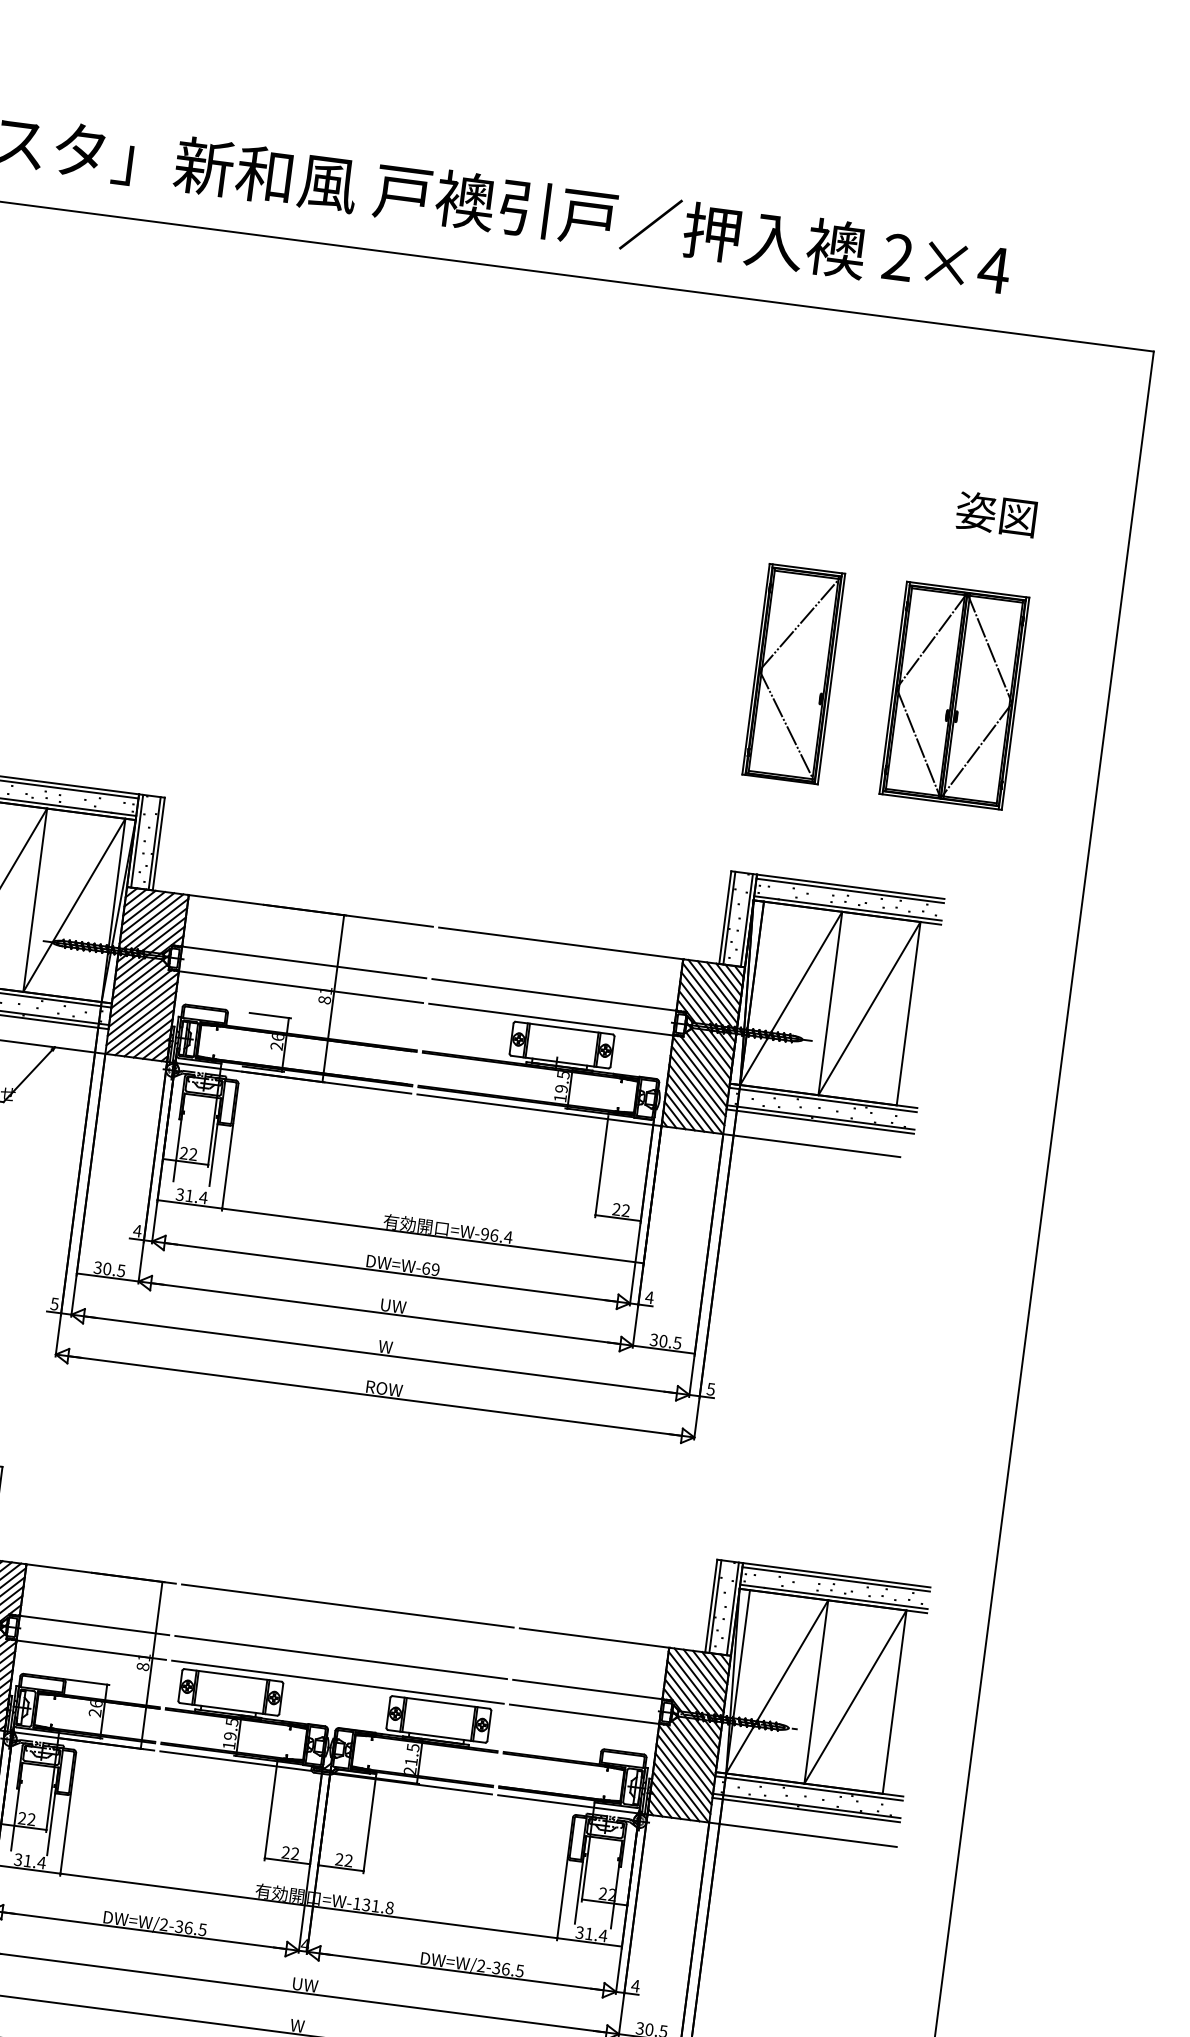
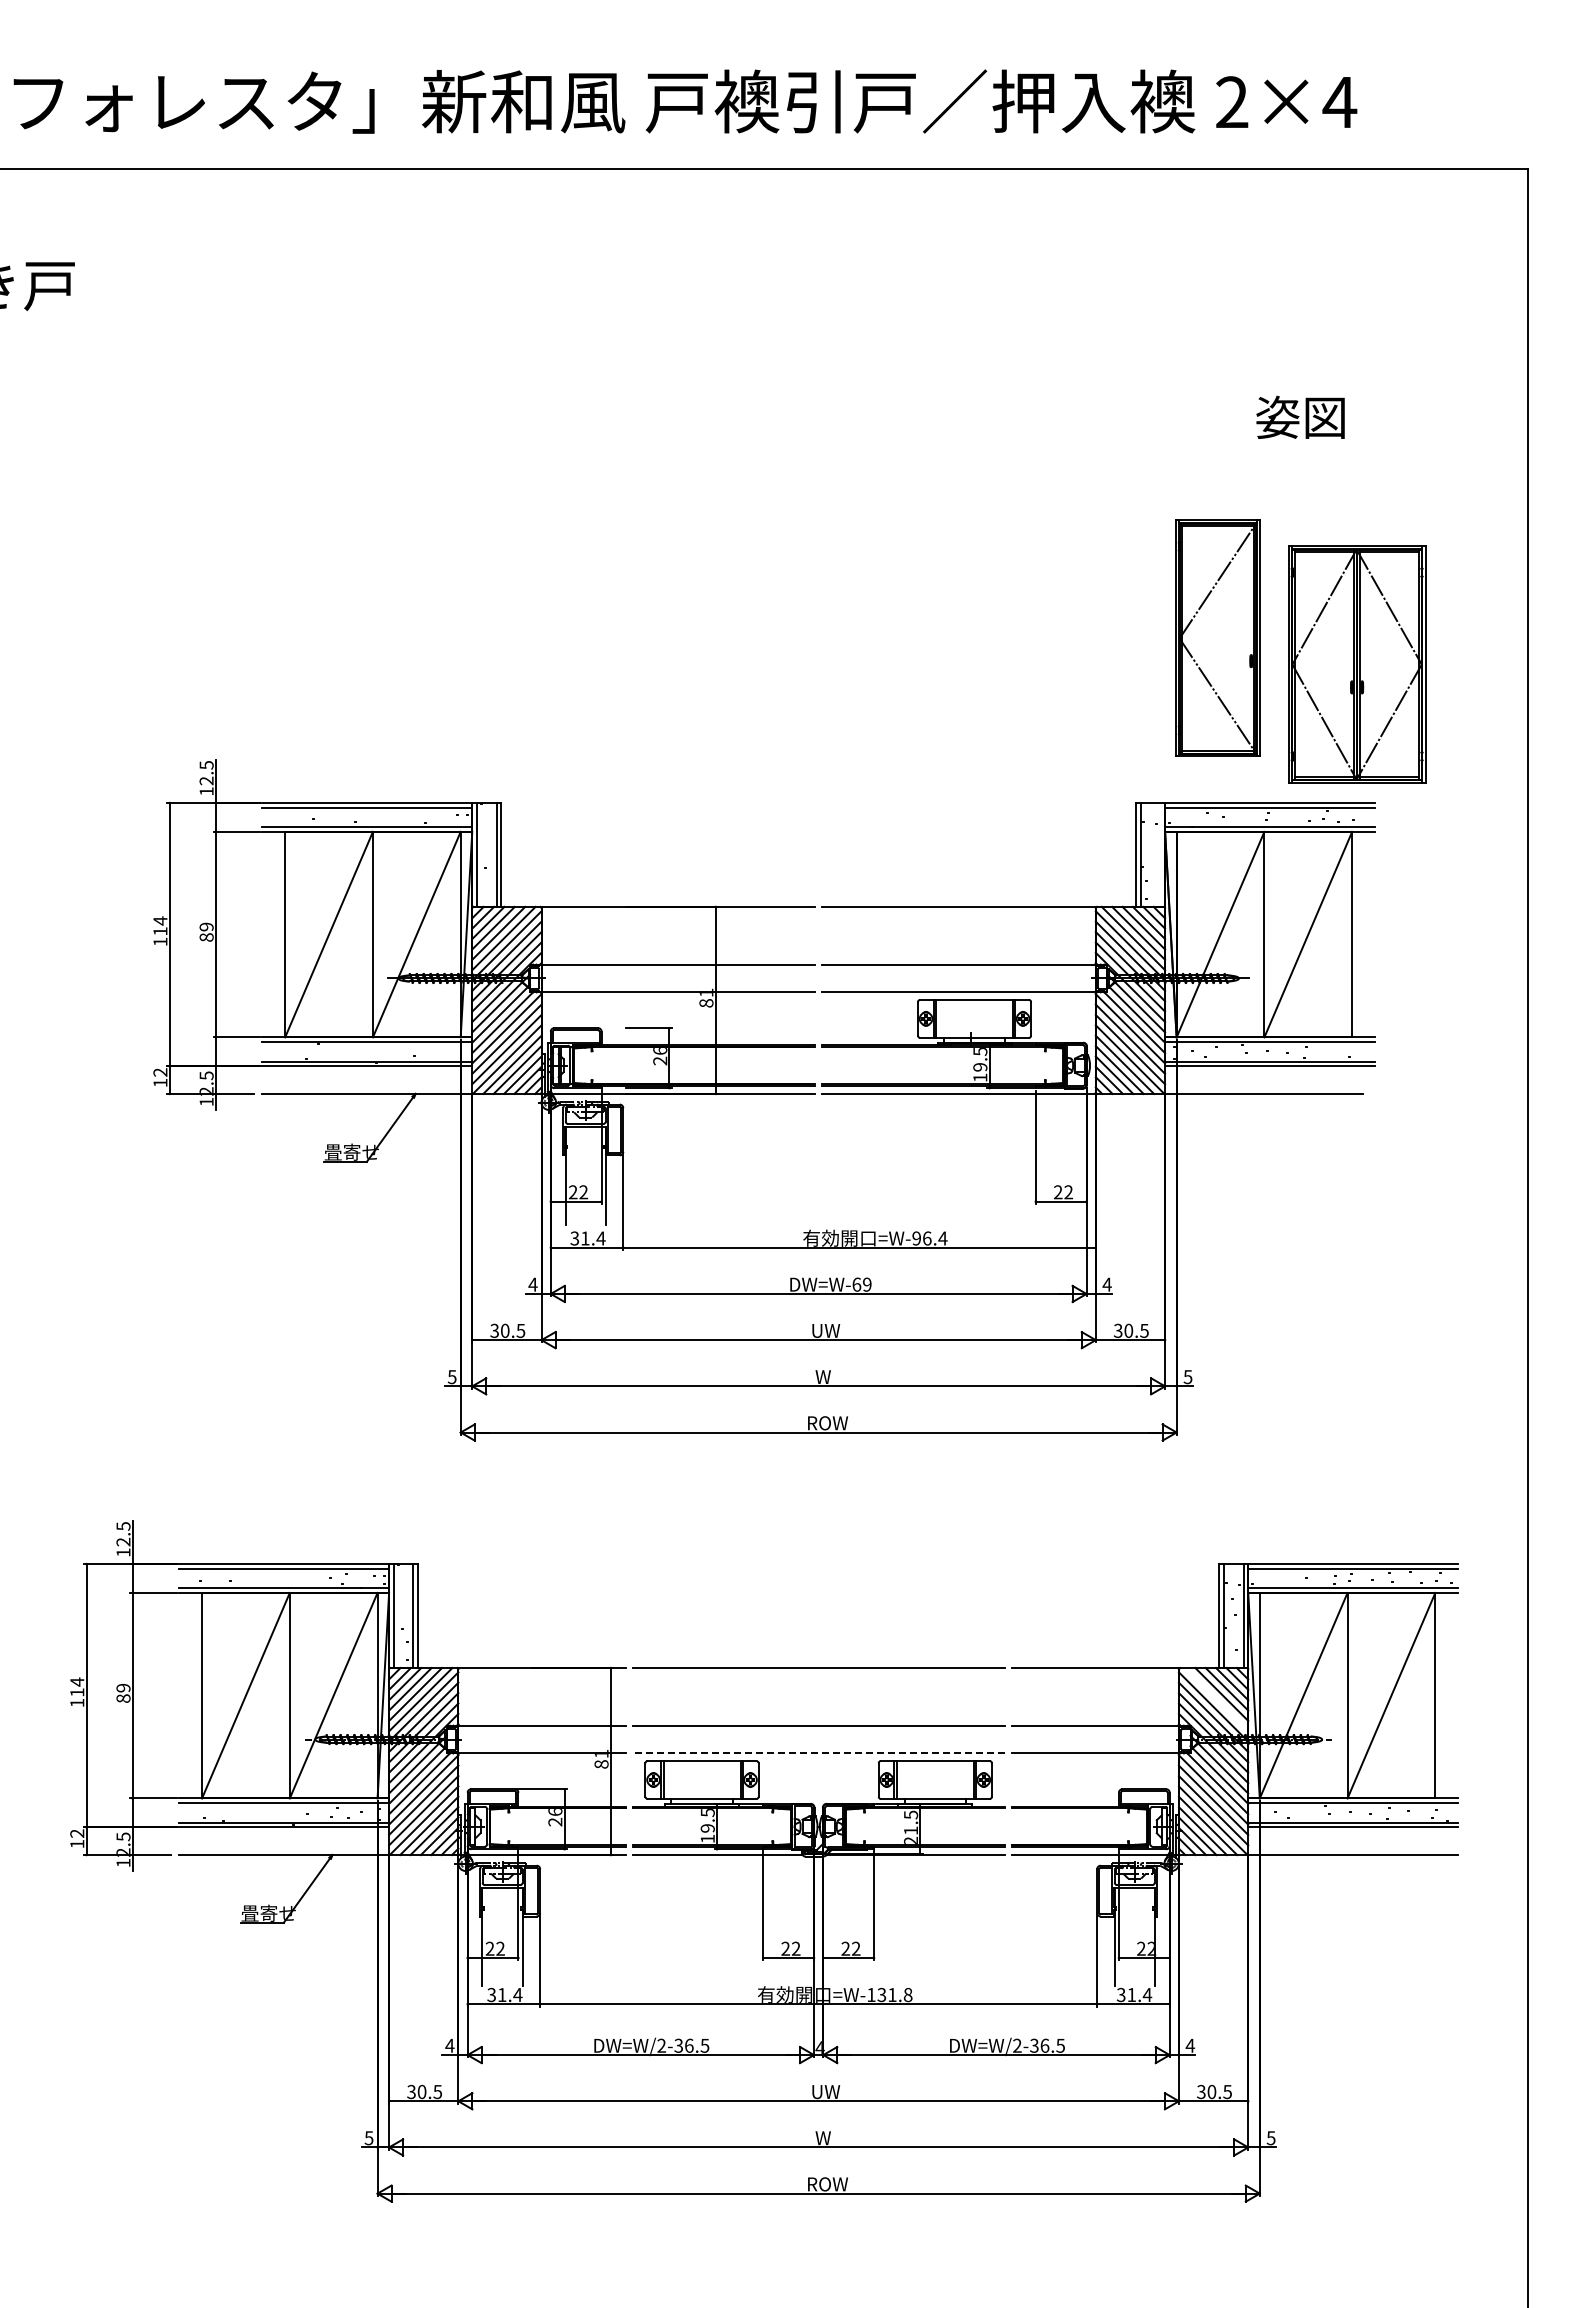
text: (996, 513) -> (1300, 416), moved
part: (793, 673) -> (1217, 637), moved
part: (954, 695) -> (1357, 664), moved
line: (746, 920) -> (1160, 854), removed
line: (699, 1680) -> (1216, 1699), removed
line: (337, 1682) -> (818, 1753), solid -> dashed

